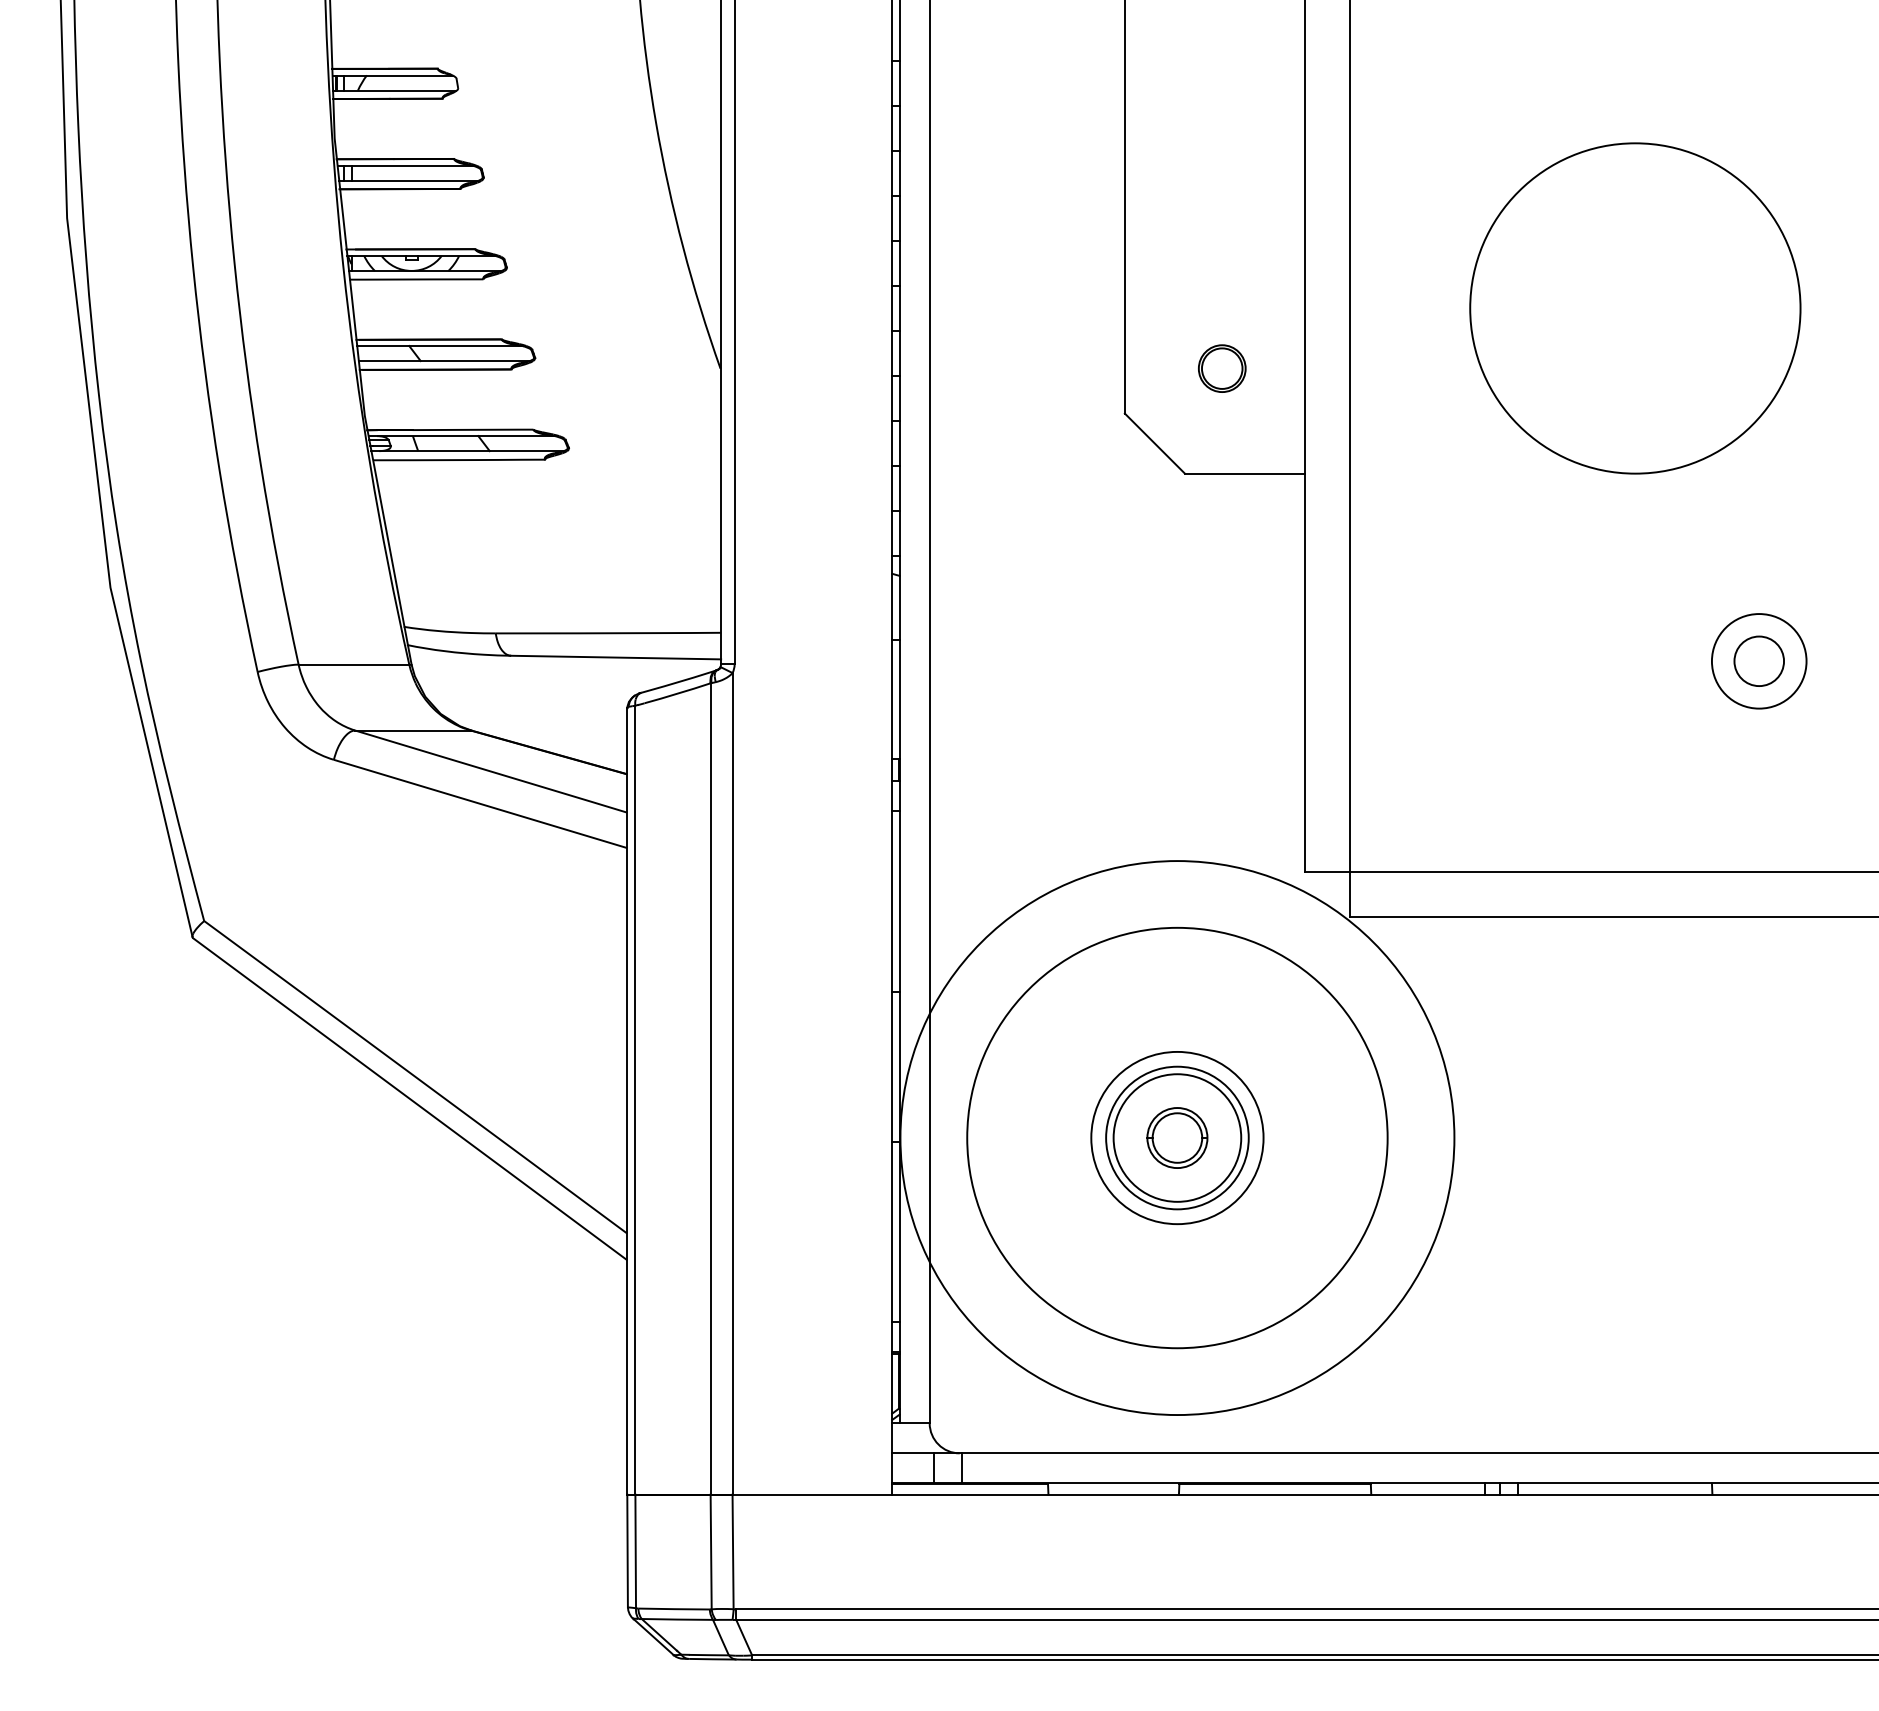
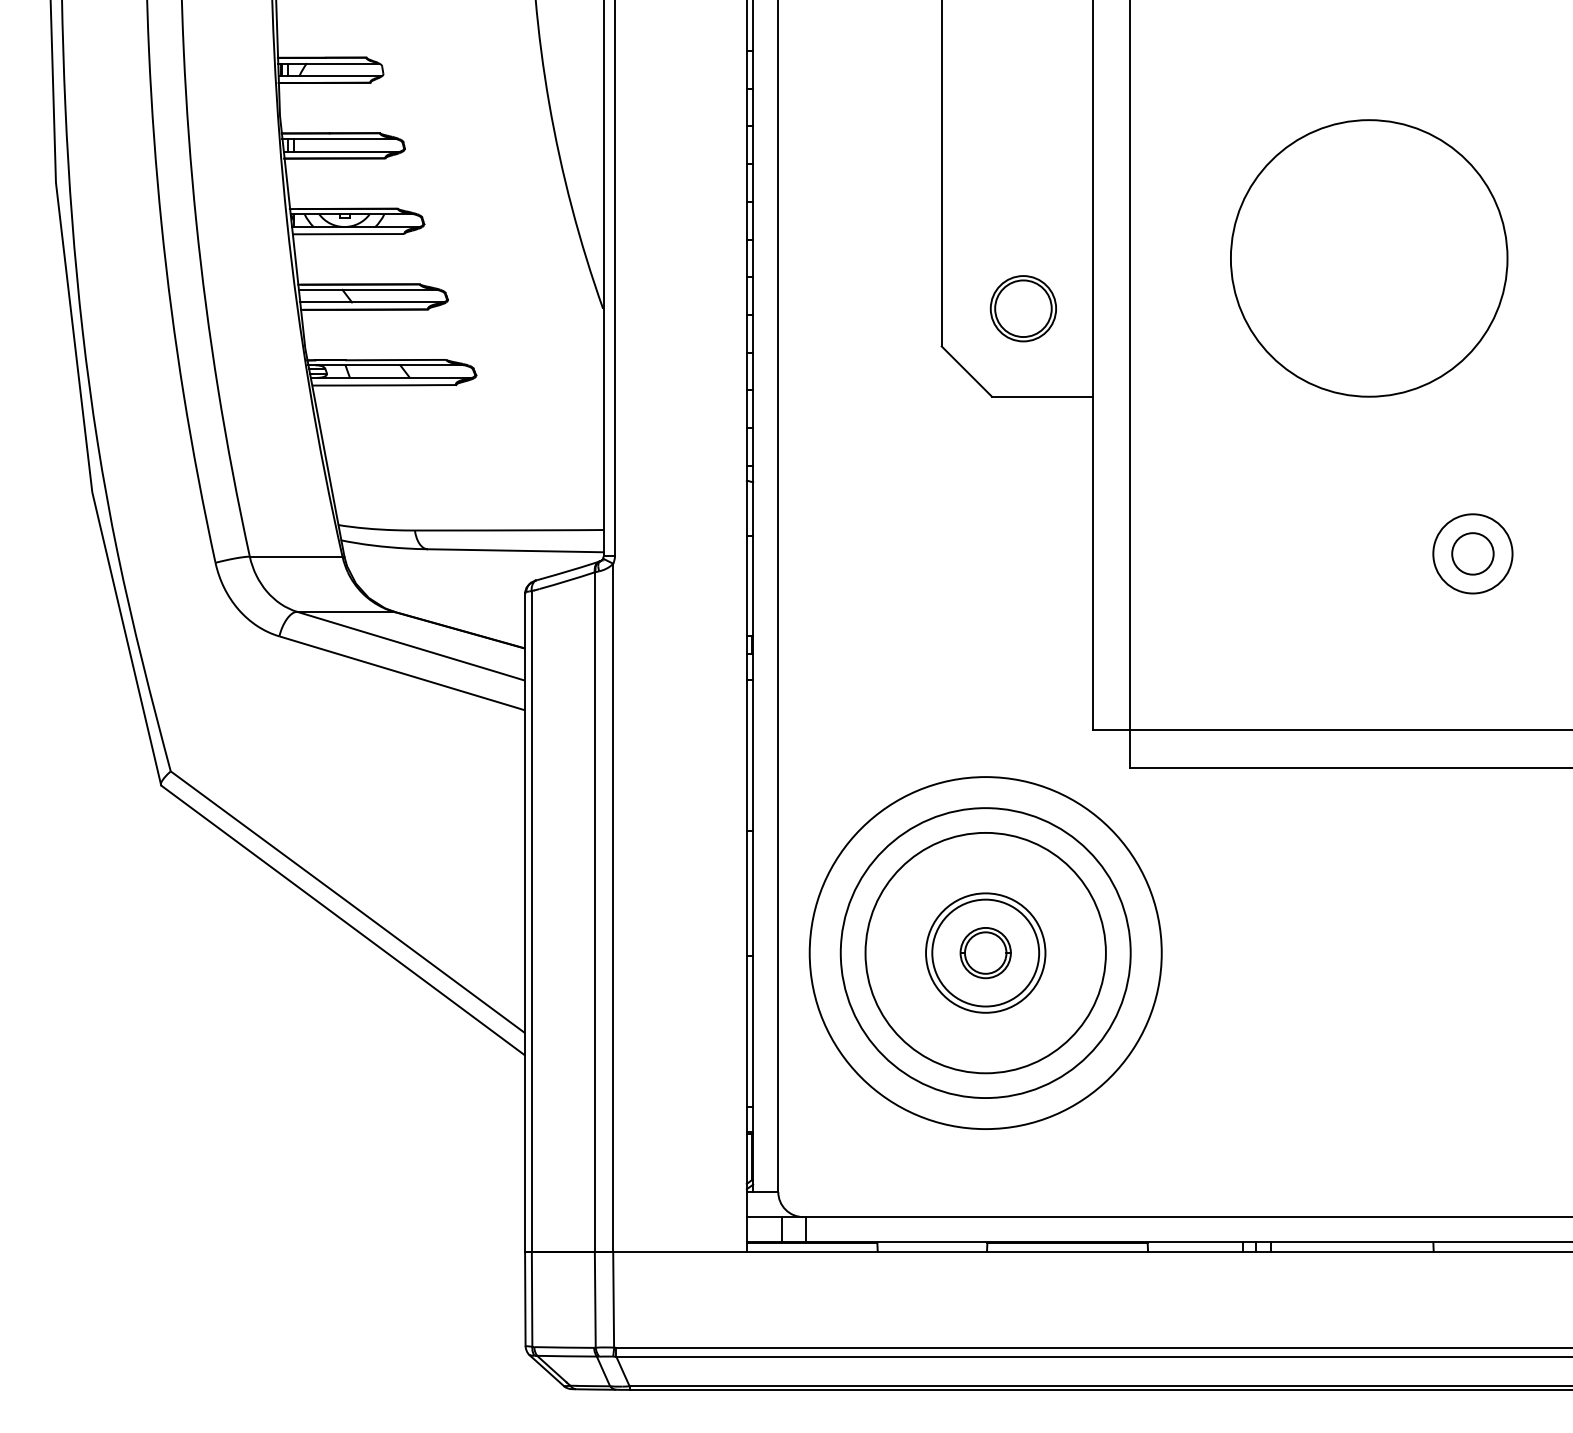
part: (1221, 368) -> (1022, 308), size x1.67
circle: (1177, 1137) -> (985, 952), size x1.67
circle: (1177, 1138) -> (985, 953), size x0.62

